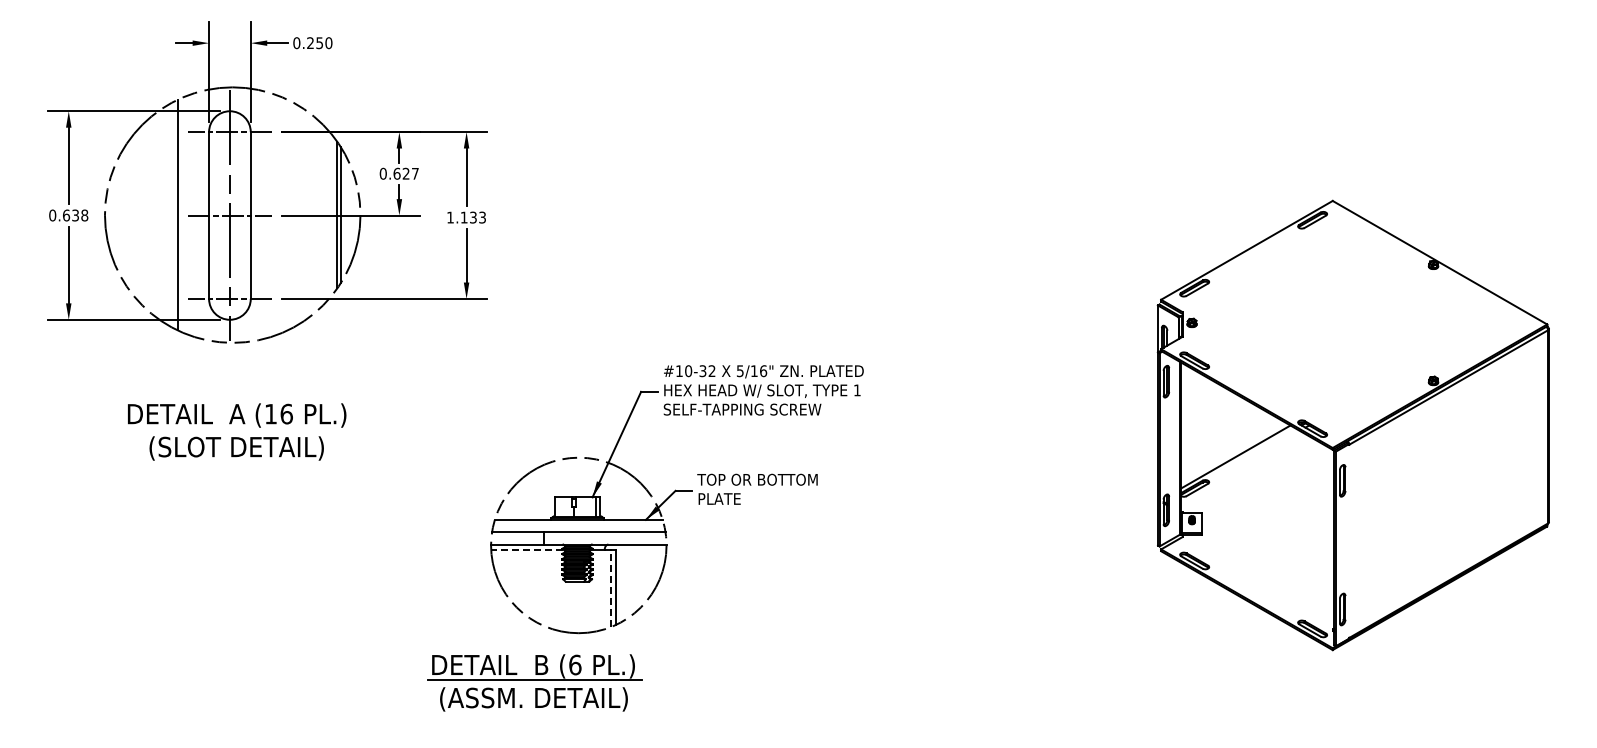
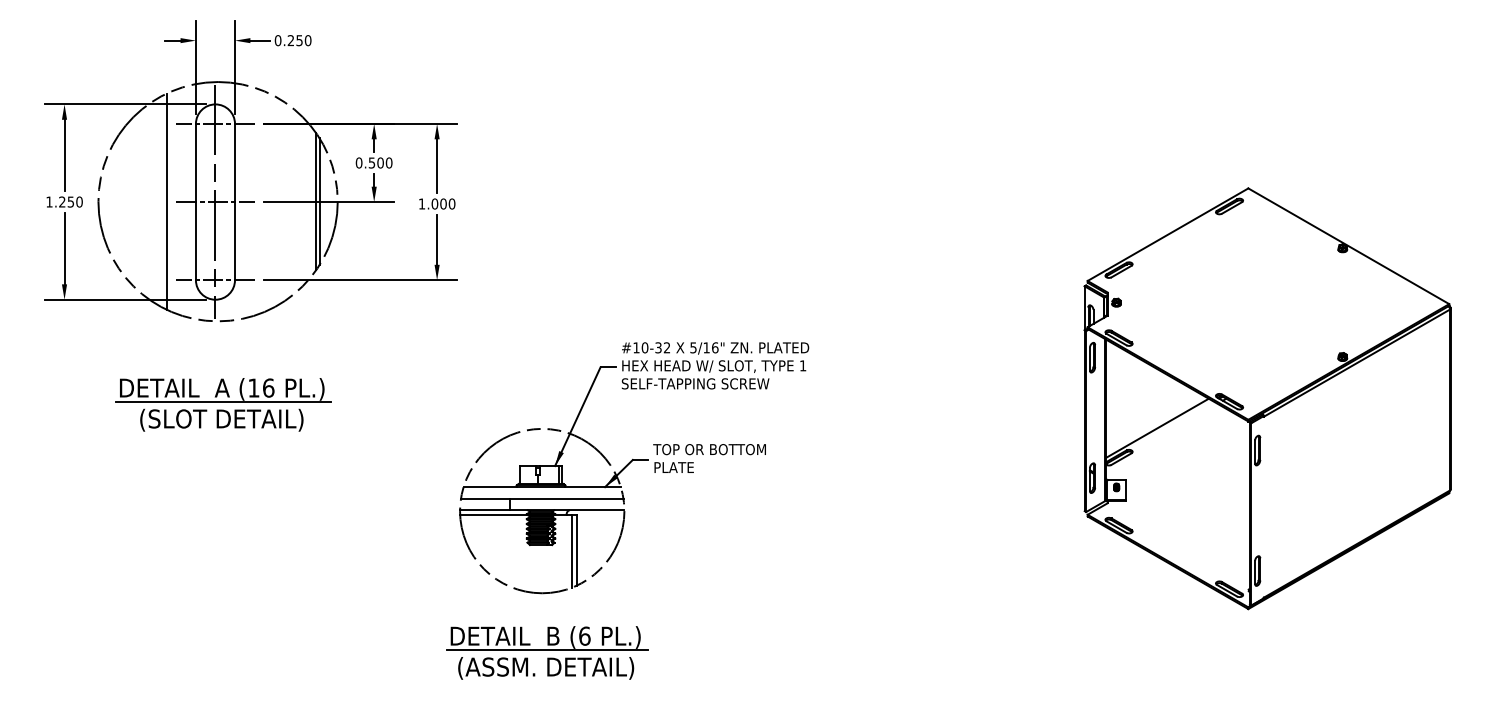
text: (405, 173) -> (379, 162), 0.627 -> 0.500
text: (68, 215) -> (64, 202), 0.638 -> 1.250
text: (473, 217) -> (443, 203), 1.133 -> 1.000
line: (238, 428) -> (223, 401), added
line: (526, 549) -> (493, 514), dashed -> solid
line: (610, 588) -> (571, 551), dashed -> solid
part: (534, 682) -> (546, 652), moved

